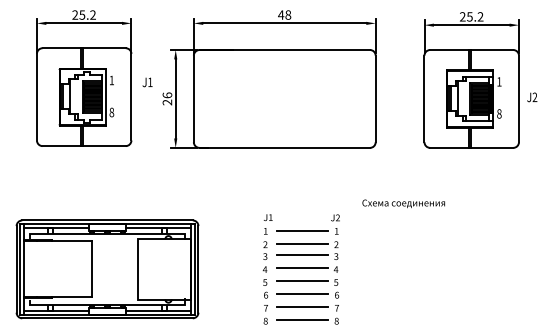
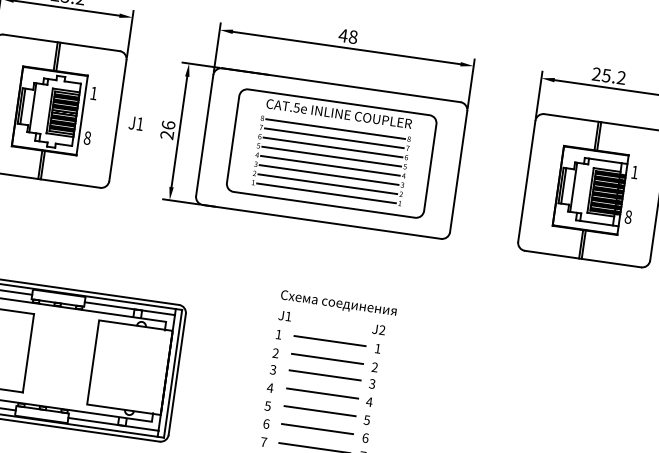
text: (147, 82) -> (136, 123), moved
part: (284, 98) -> (331, 152), added
text: (403, 203) -> (338, 303), moved

